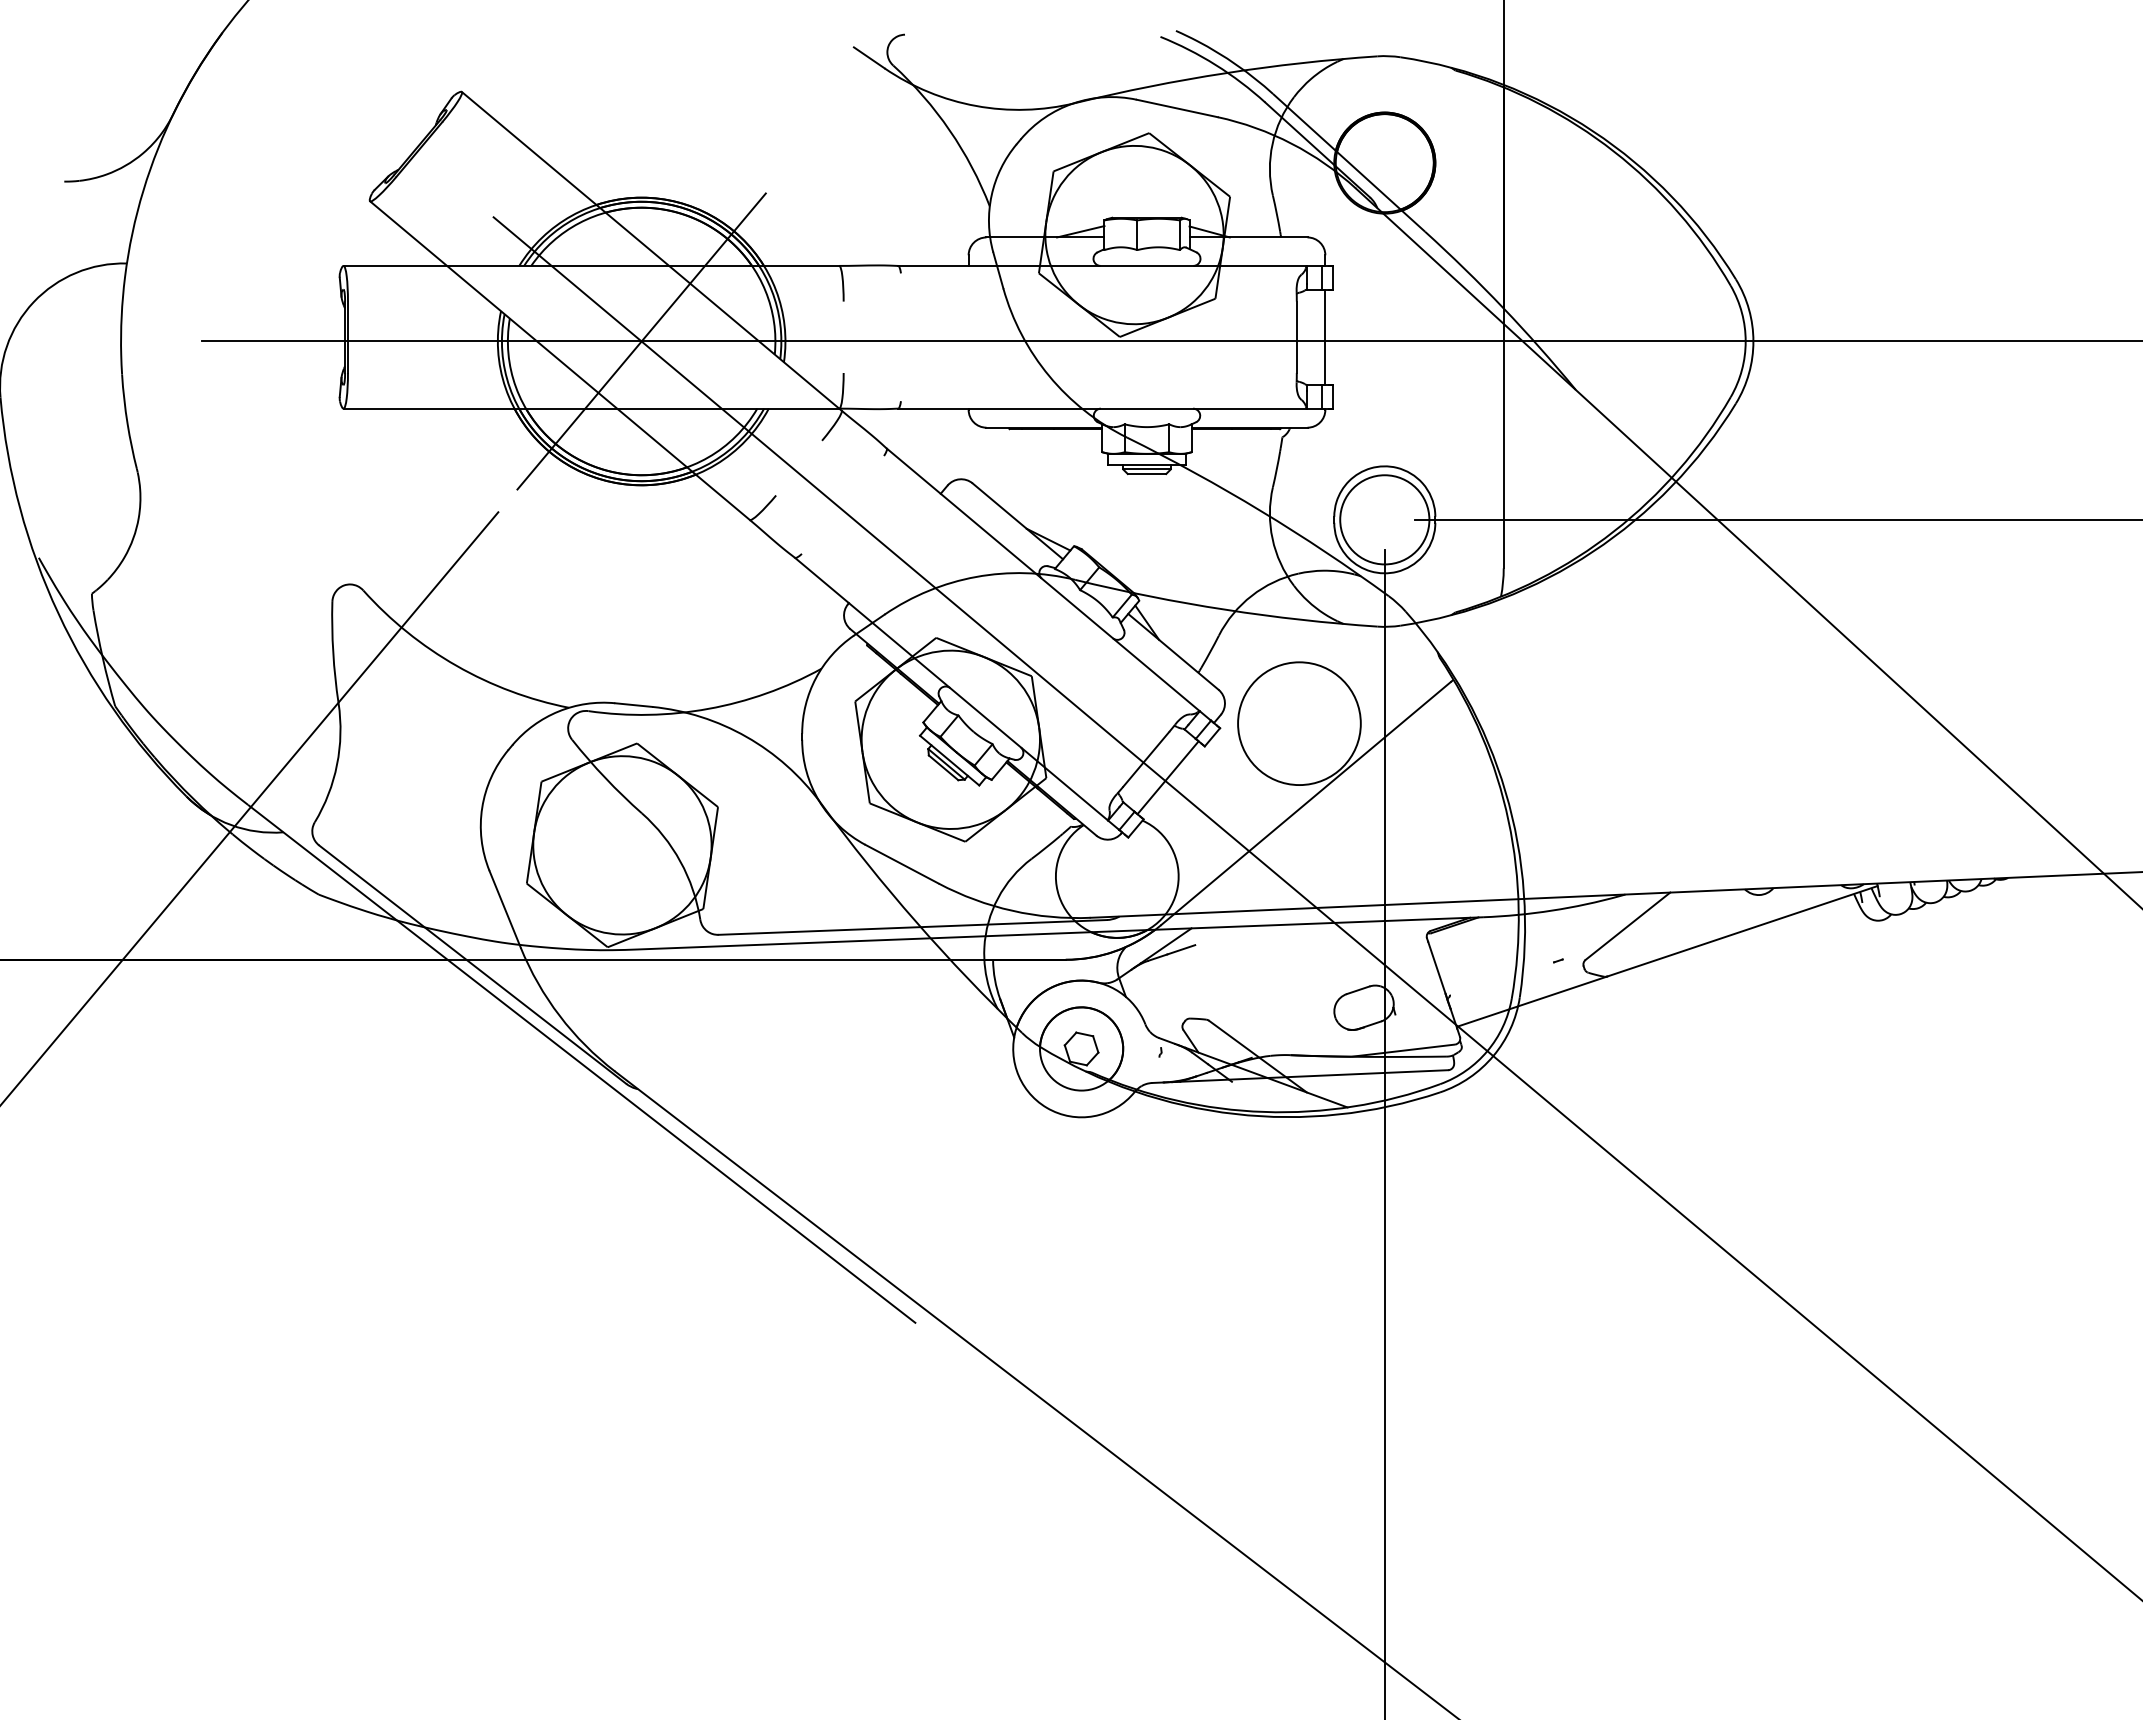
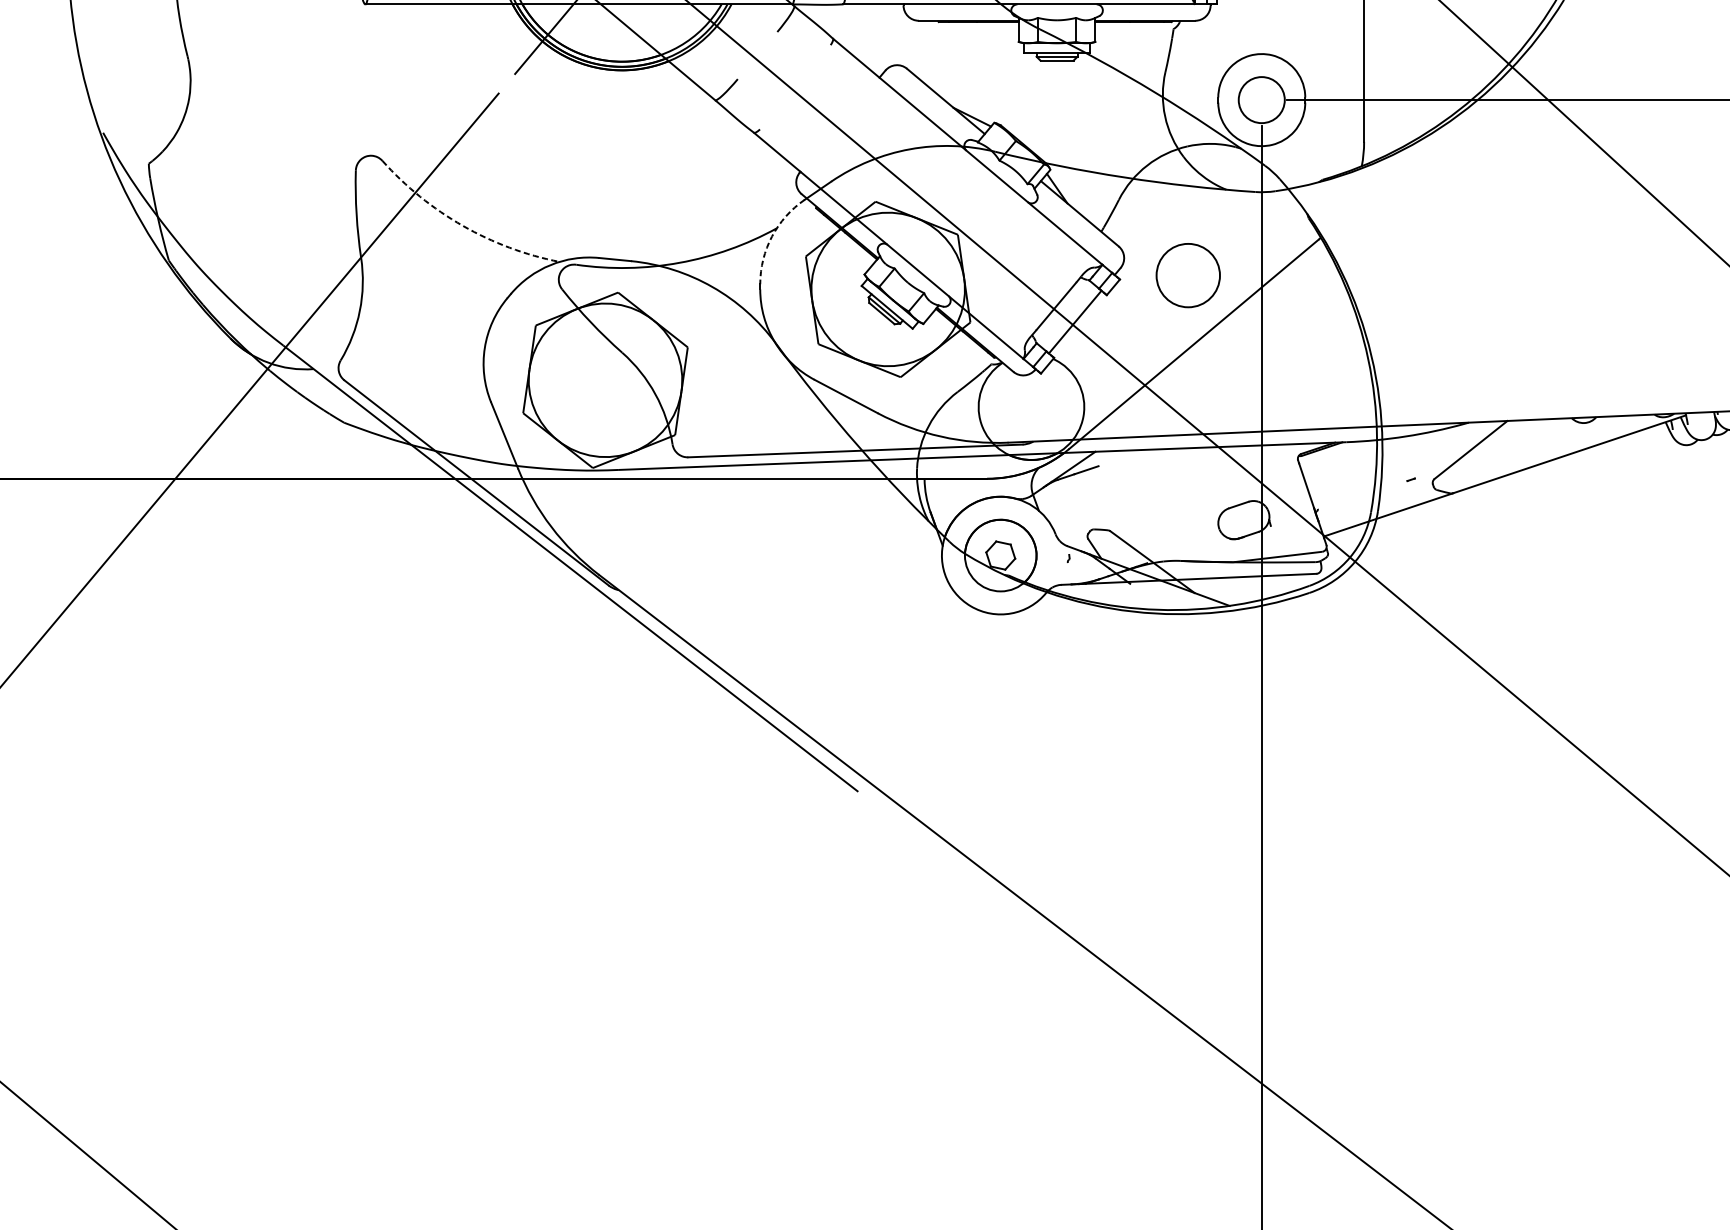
circle: (1384, 519) -> (1261, 99), size x0.6
arc: (456, 665) -> (462, 225), solid -> dashed
arc: (815, 678) -> (771, 236), solid -> dashed
circle: (1299, 723) -> (1188, 275), size x0.6

